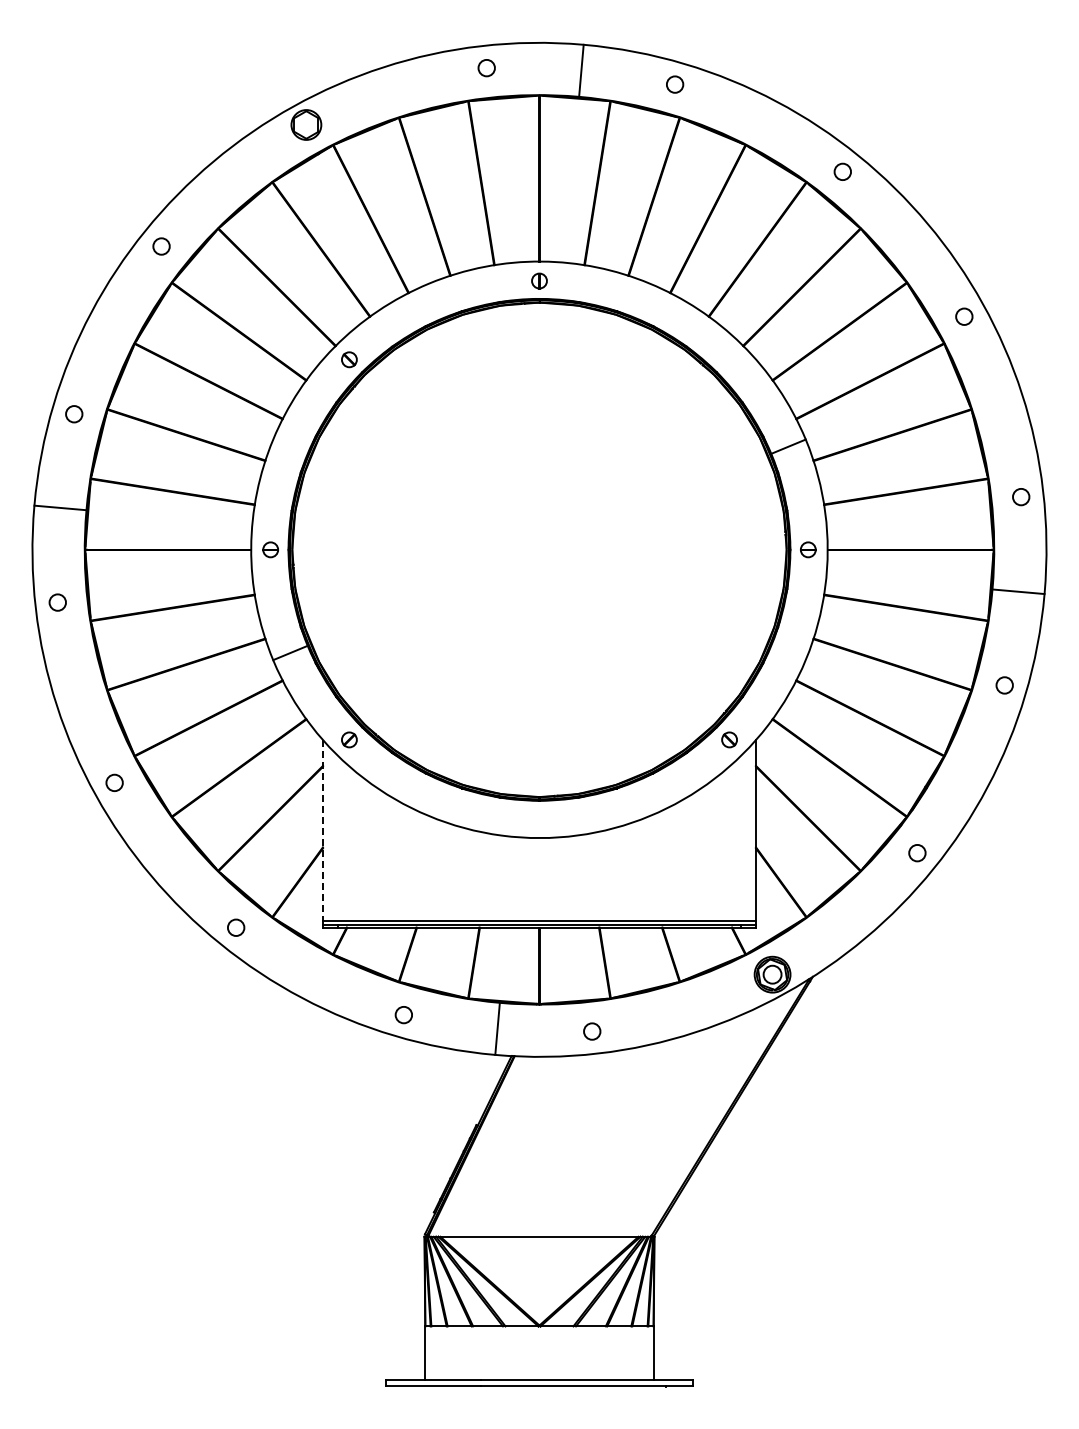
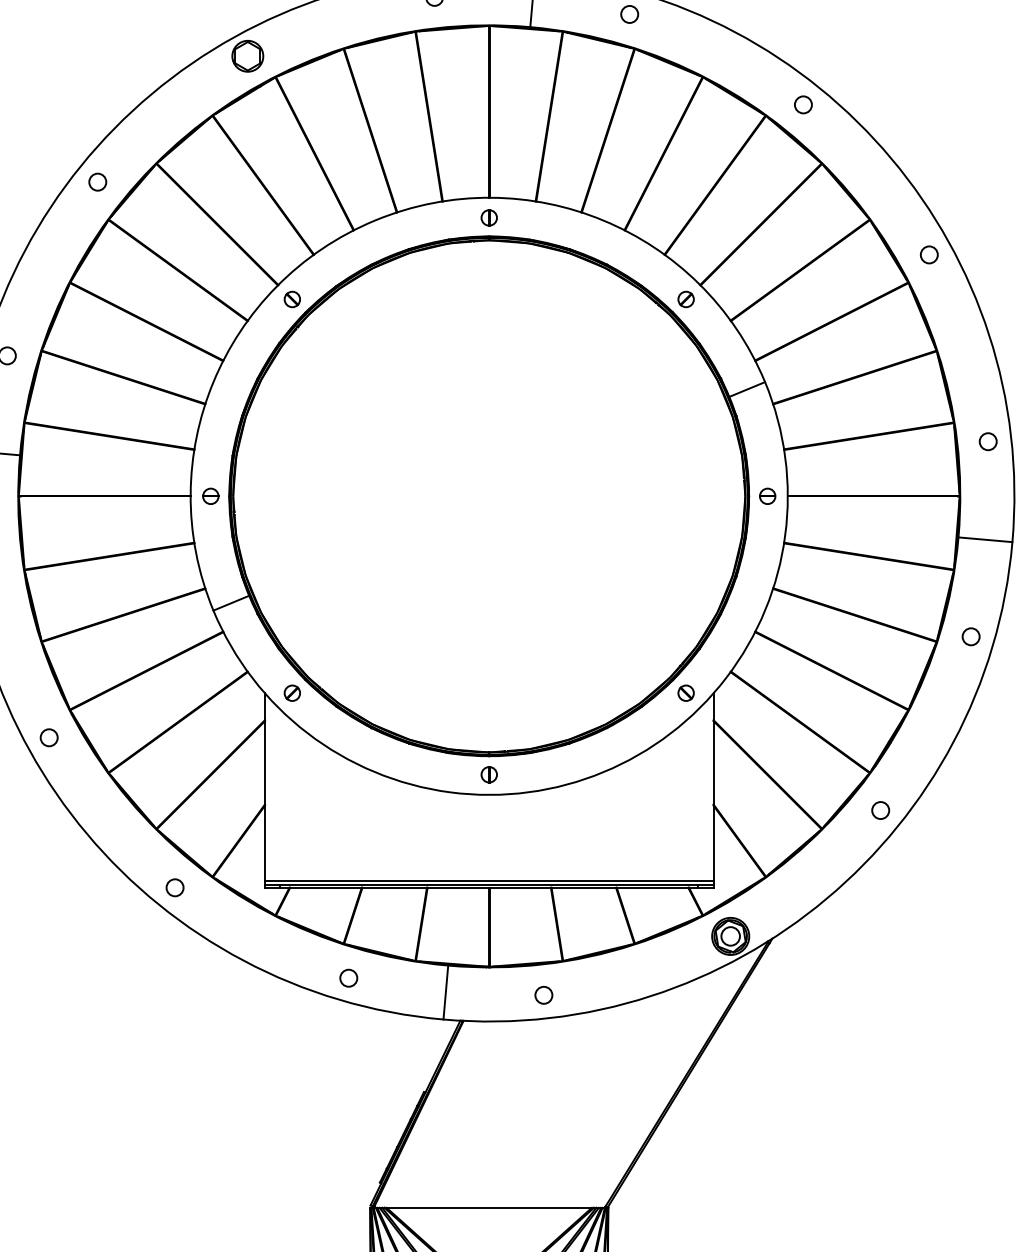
part: (729, 359) -> (686, 299), added
part: (539, 818) -> (489, 774), added
line: (322, 830) -> (264, 787), dashed -> solid

